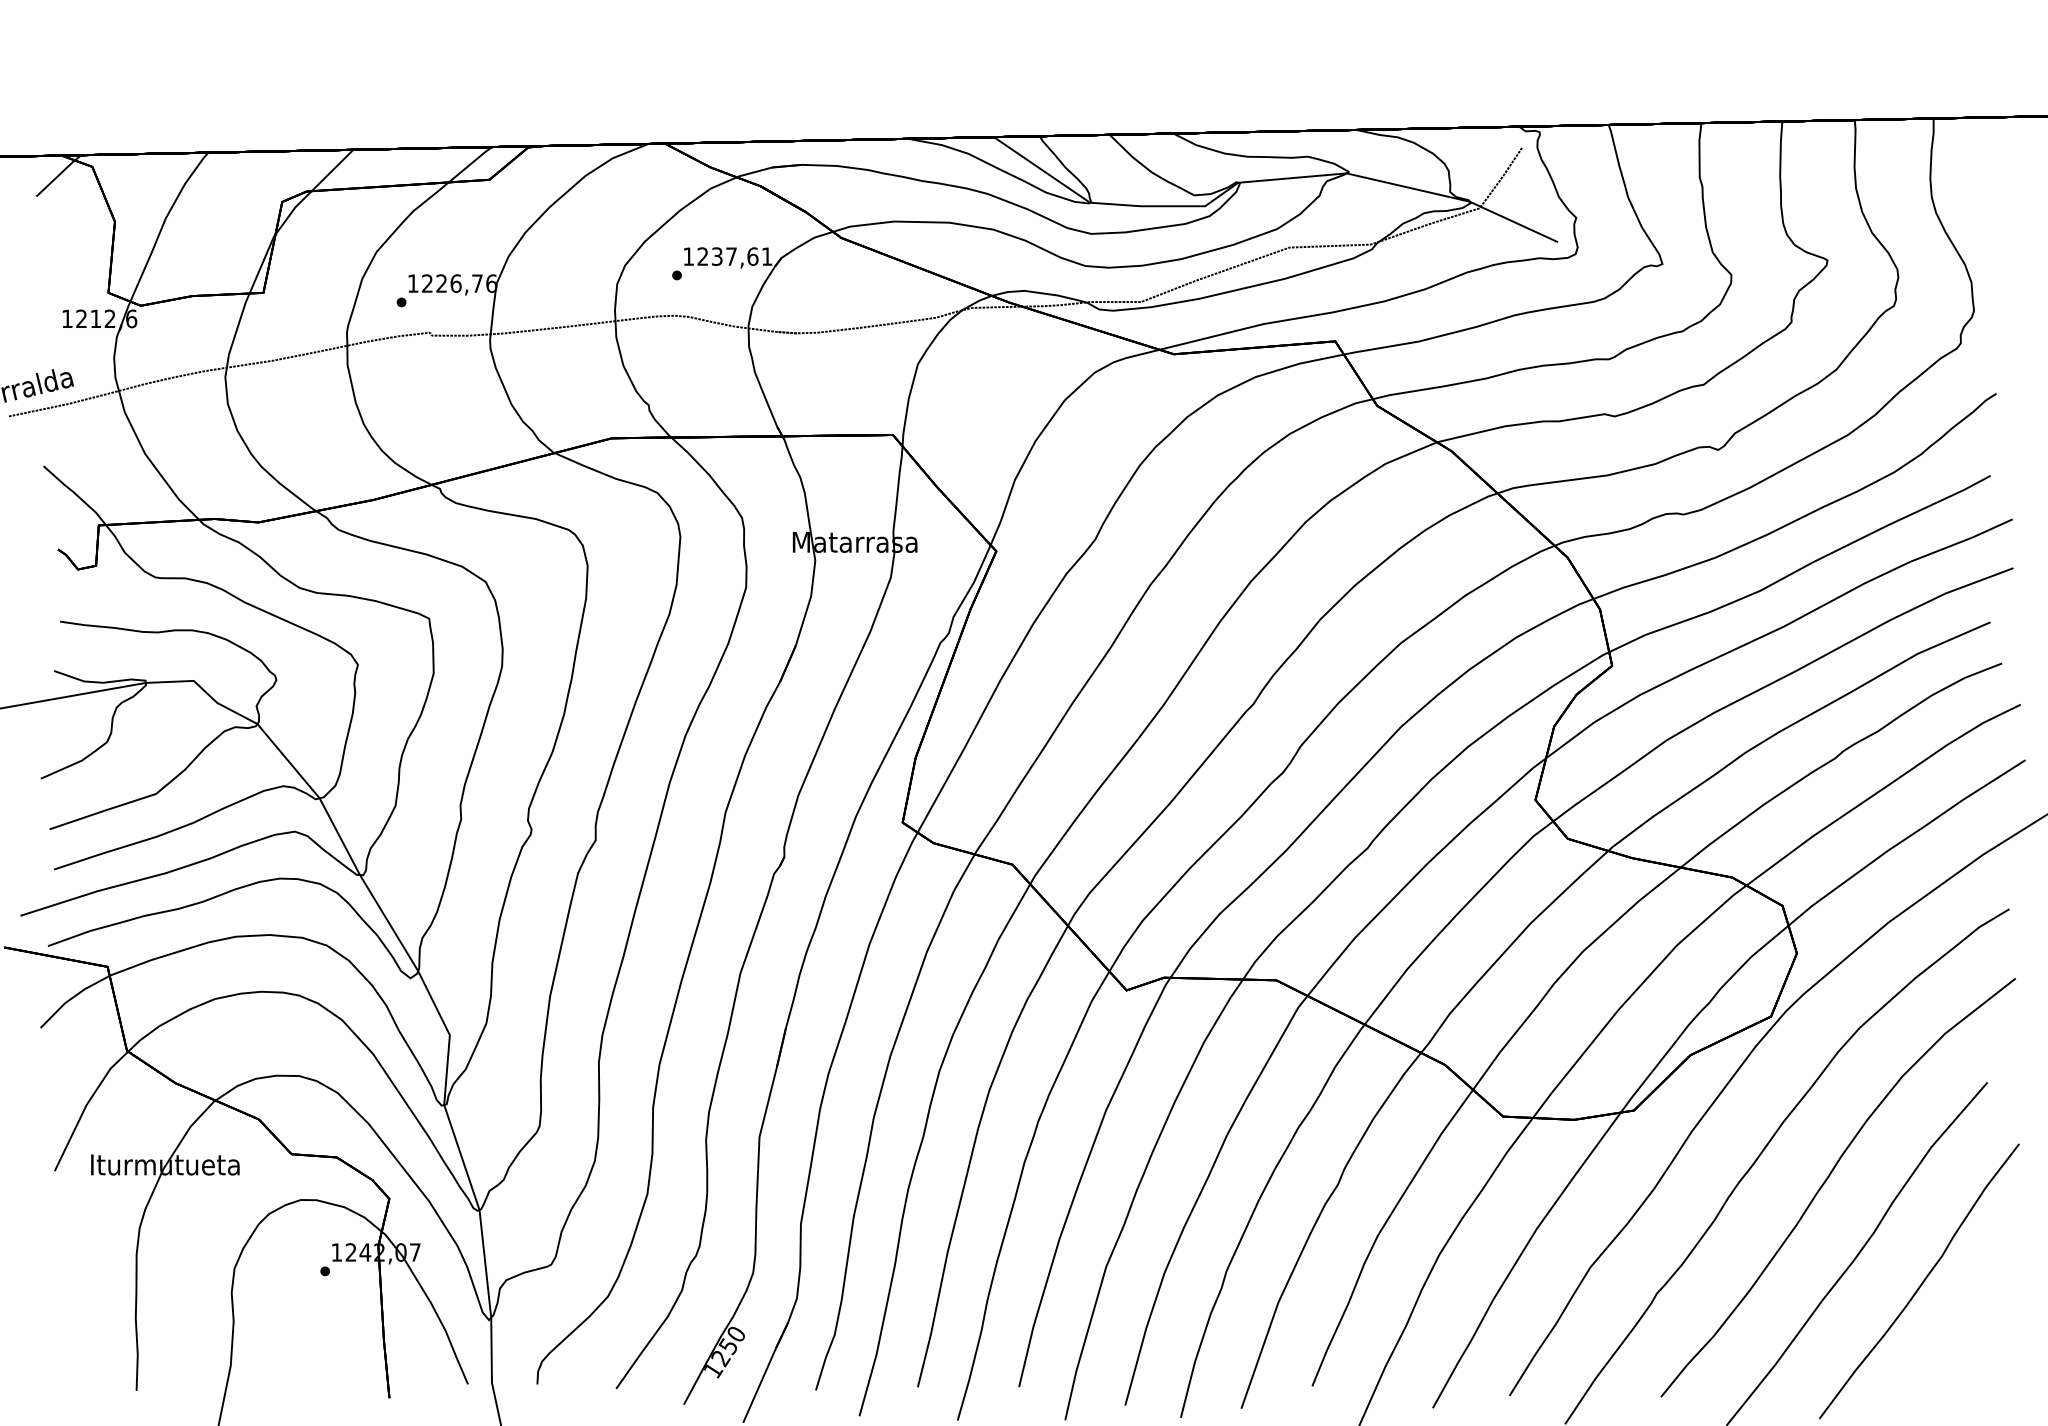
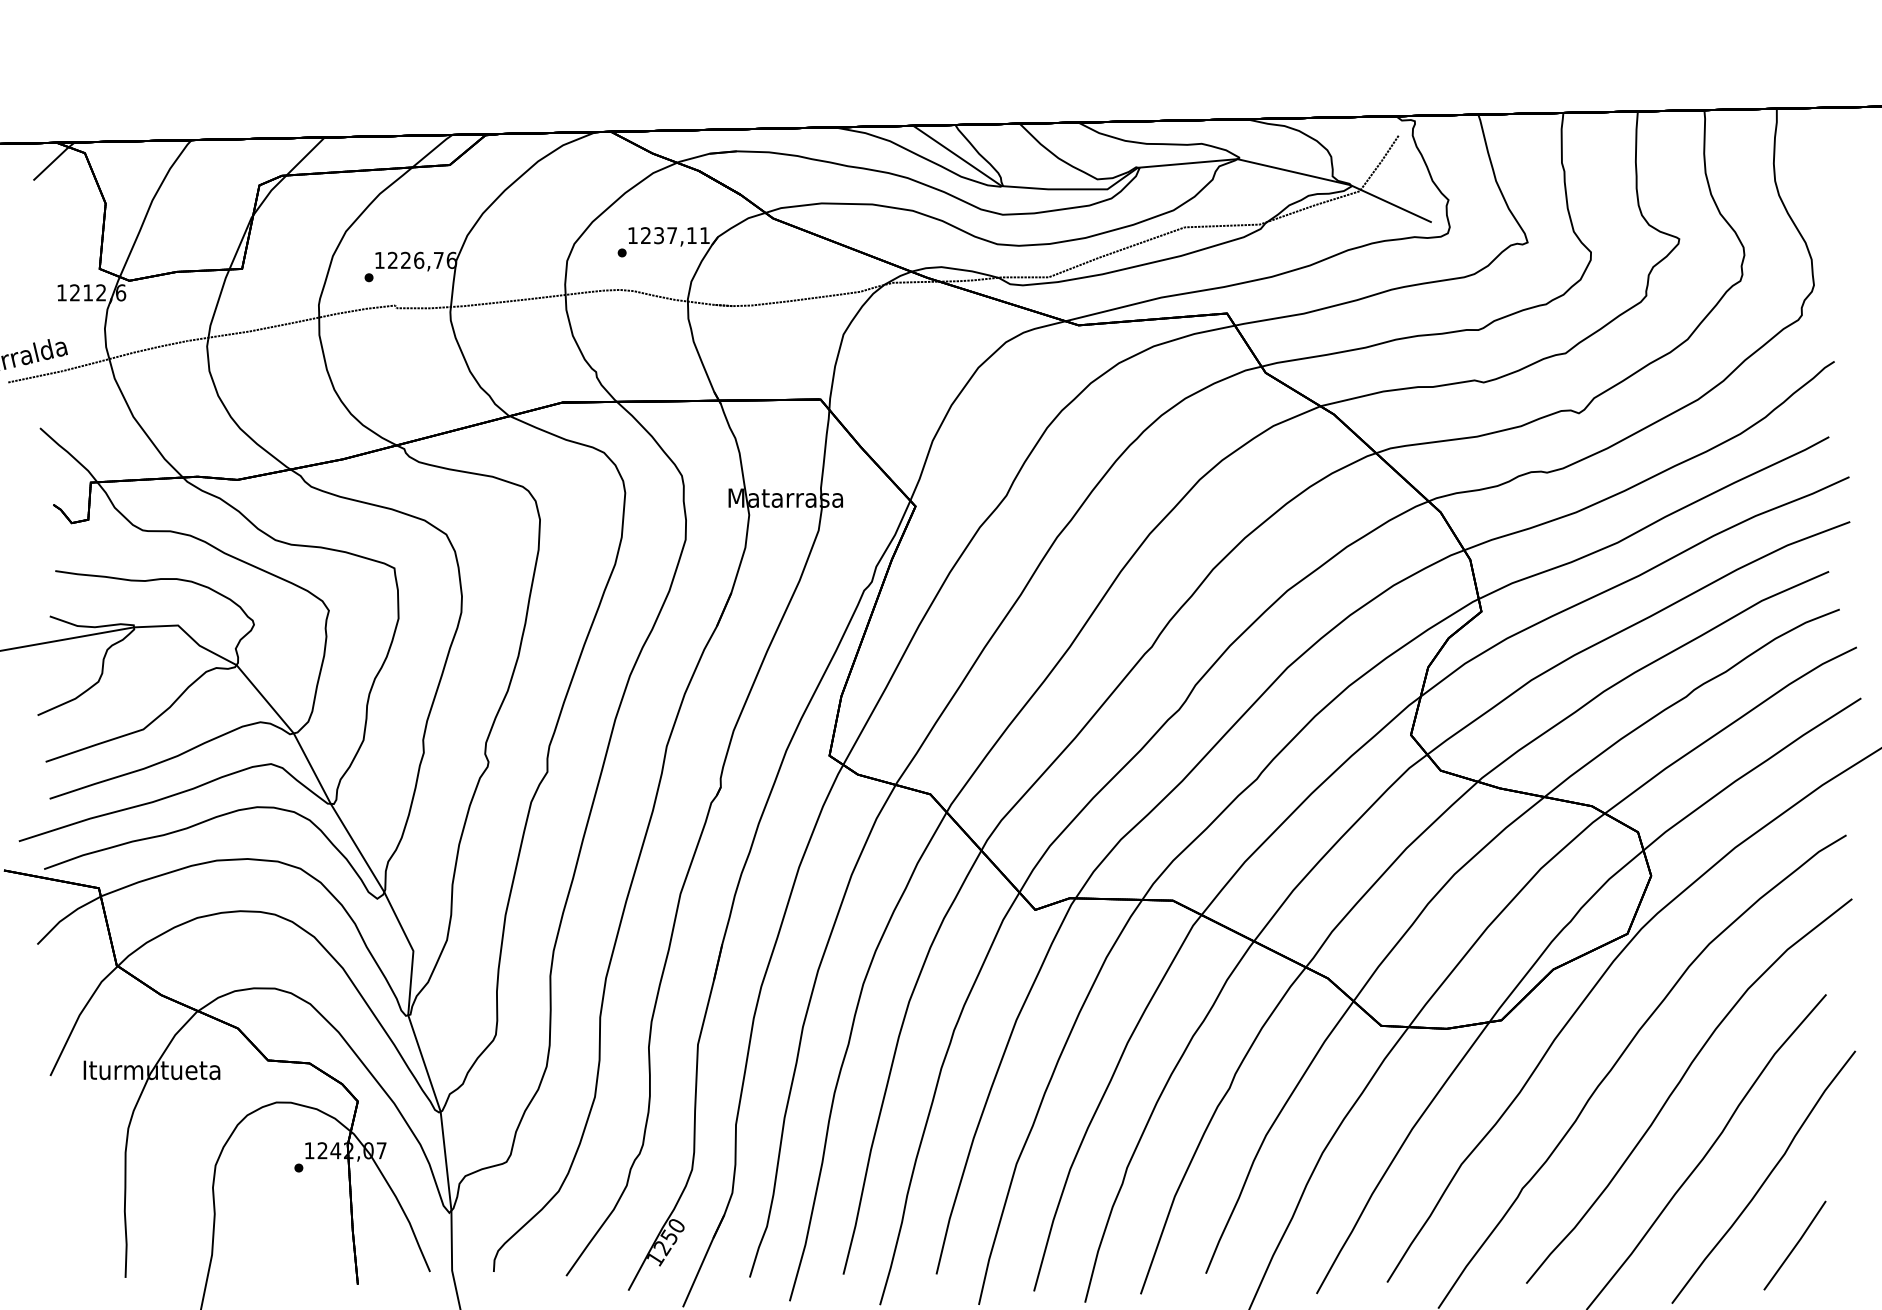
text: (752, 256) -> (691, 235), 1237,61 -> 1237,11
line: (1953, 1355) -> (1795, 1245), added

